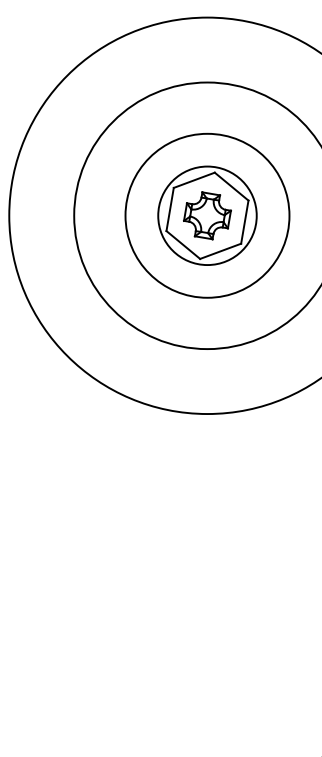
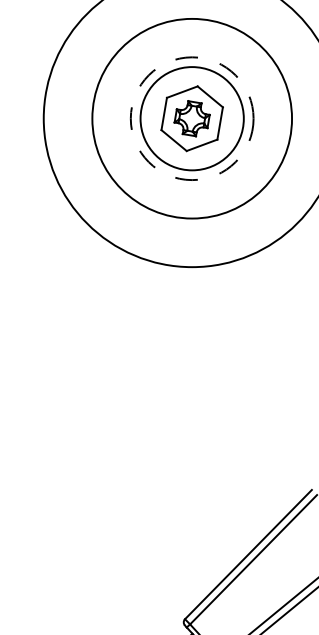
circle: (206, 215) -> (191, 118), solid -> dashed
circle: (207, 215) -> (192, 118), size x1.4

